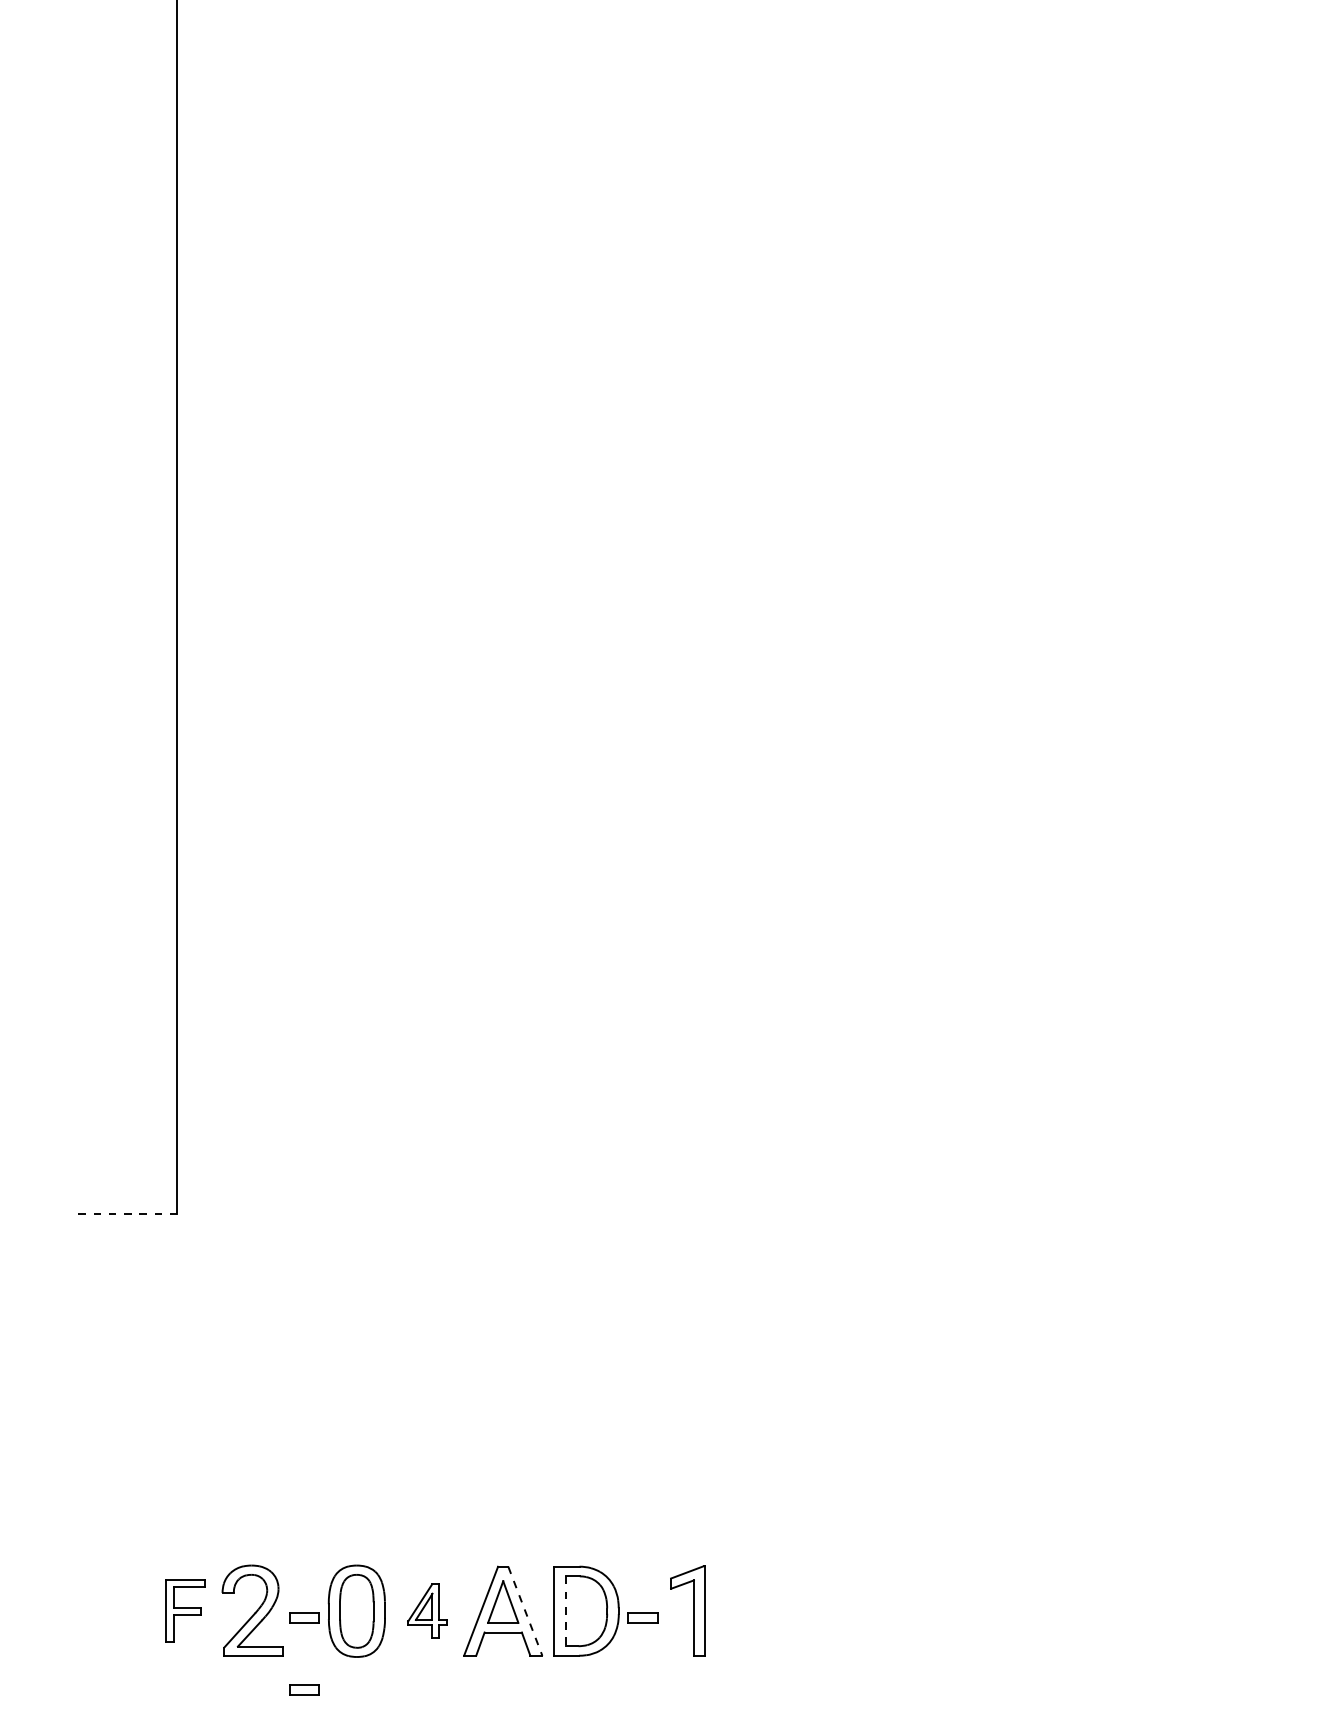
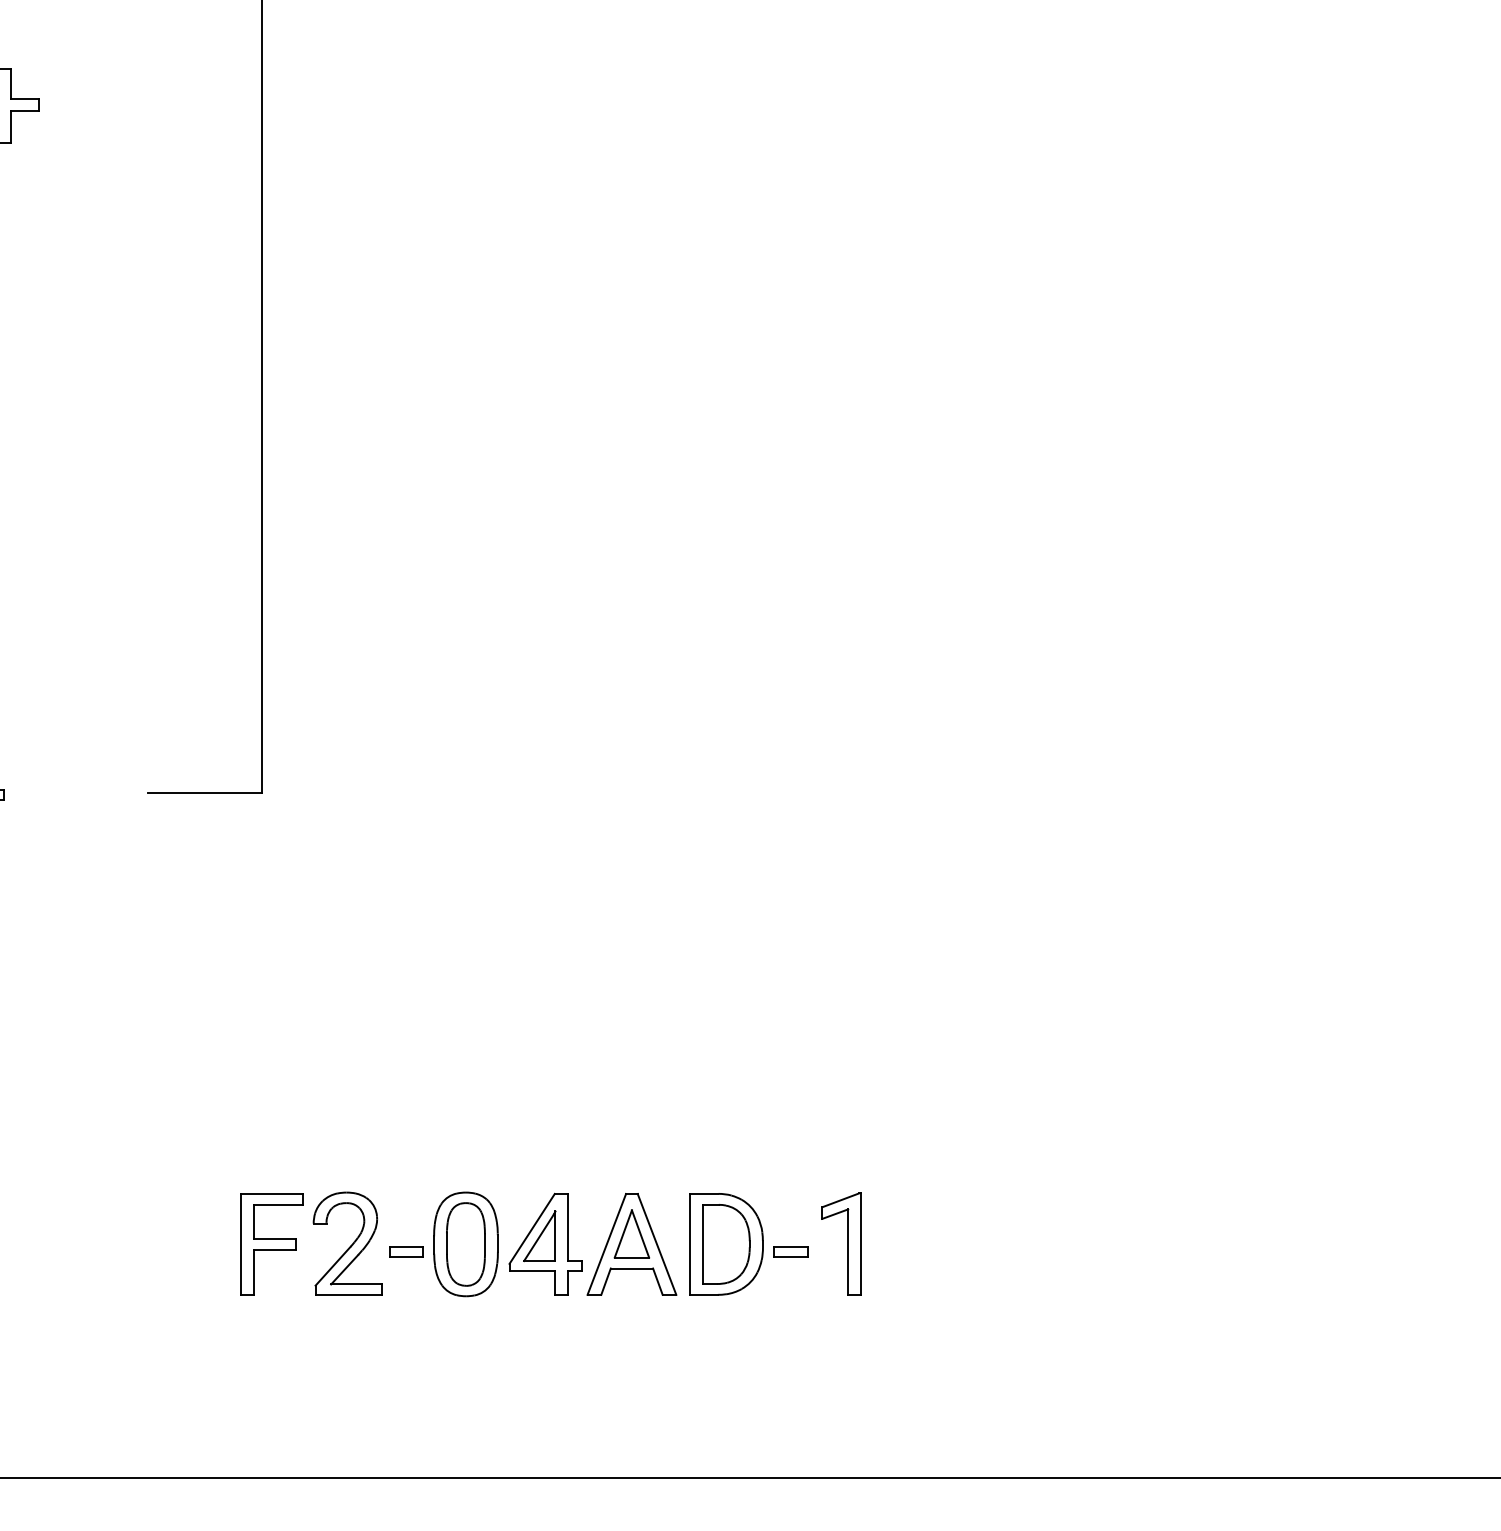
line: (126, 1213) -> (204, 793), dashed -> solid
part: (427, 1610) -> (546, 1243), size x1.67
part: (185, 1611) -> (271, 1244), size x1.43
line: (525, 1611) -> (657, 1244), dashed -> solid
line: (566, 1611) -> (703, 1244), dashed -> solid
part: (304, 1689) -> (406, 1333), removed

